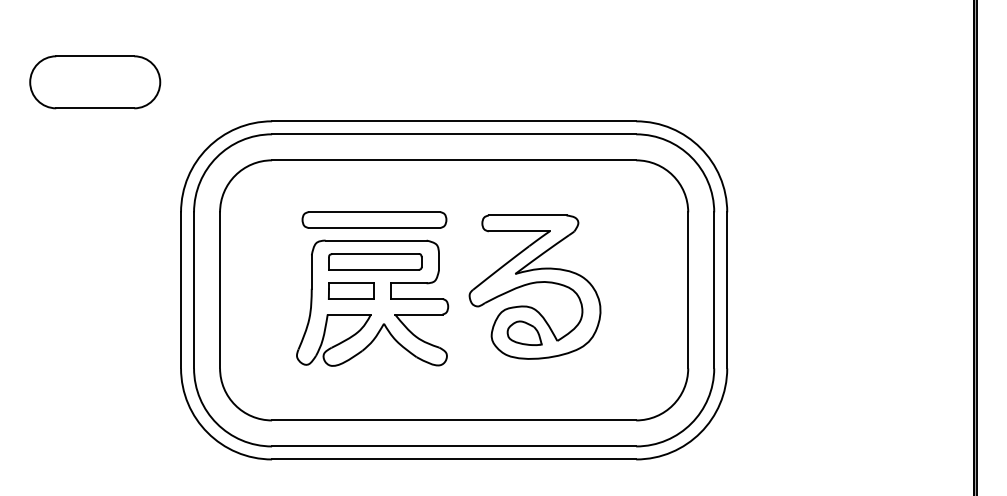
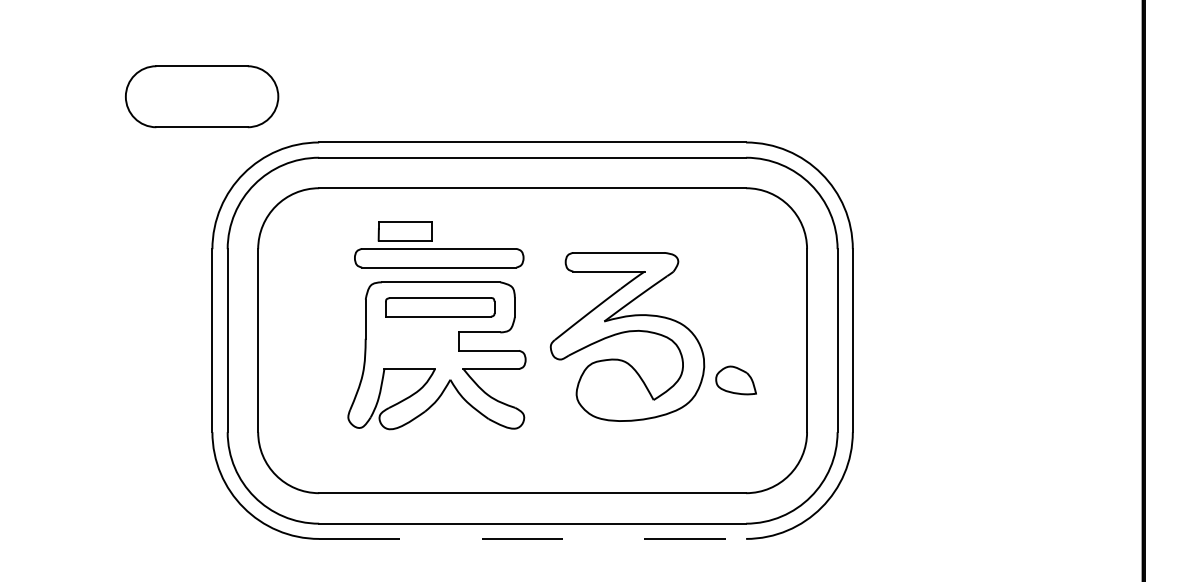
part: (95, 82) -> (202, 96), moved
part: (351, 290) -> (405, 230), moved
part: (524, 332) -> (735, 379), moved
line: (454, 459) -> (533, 538), solid -> dashed

